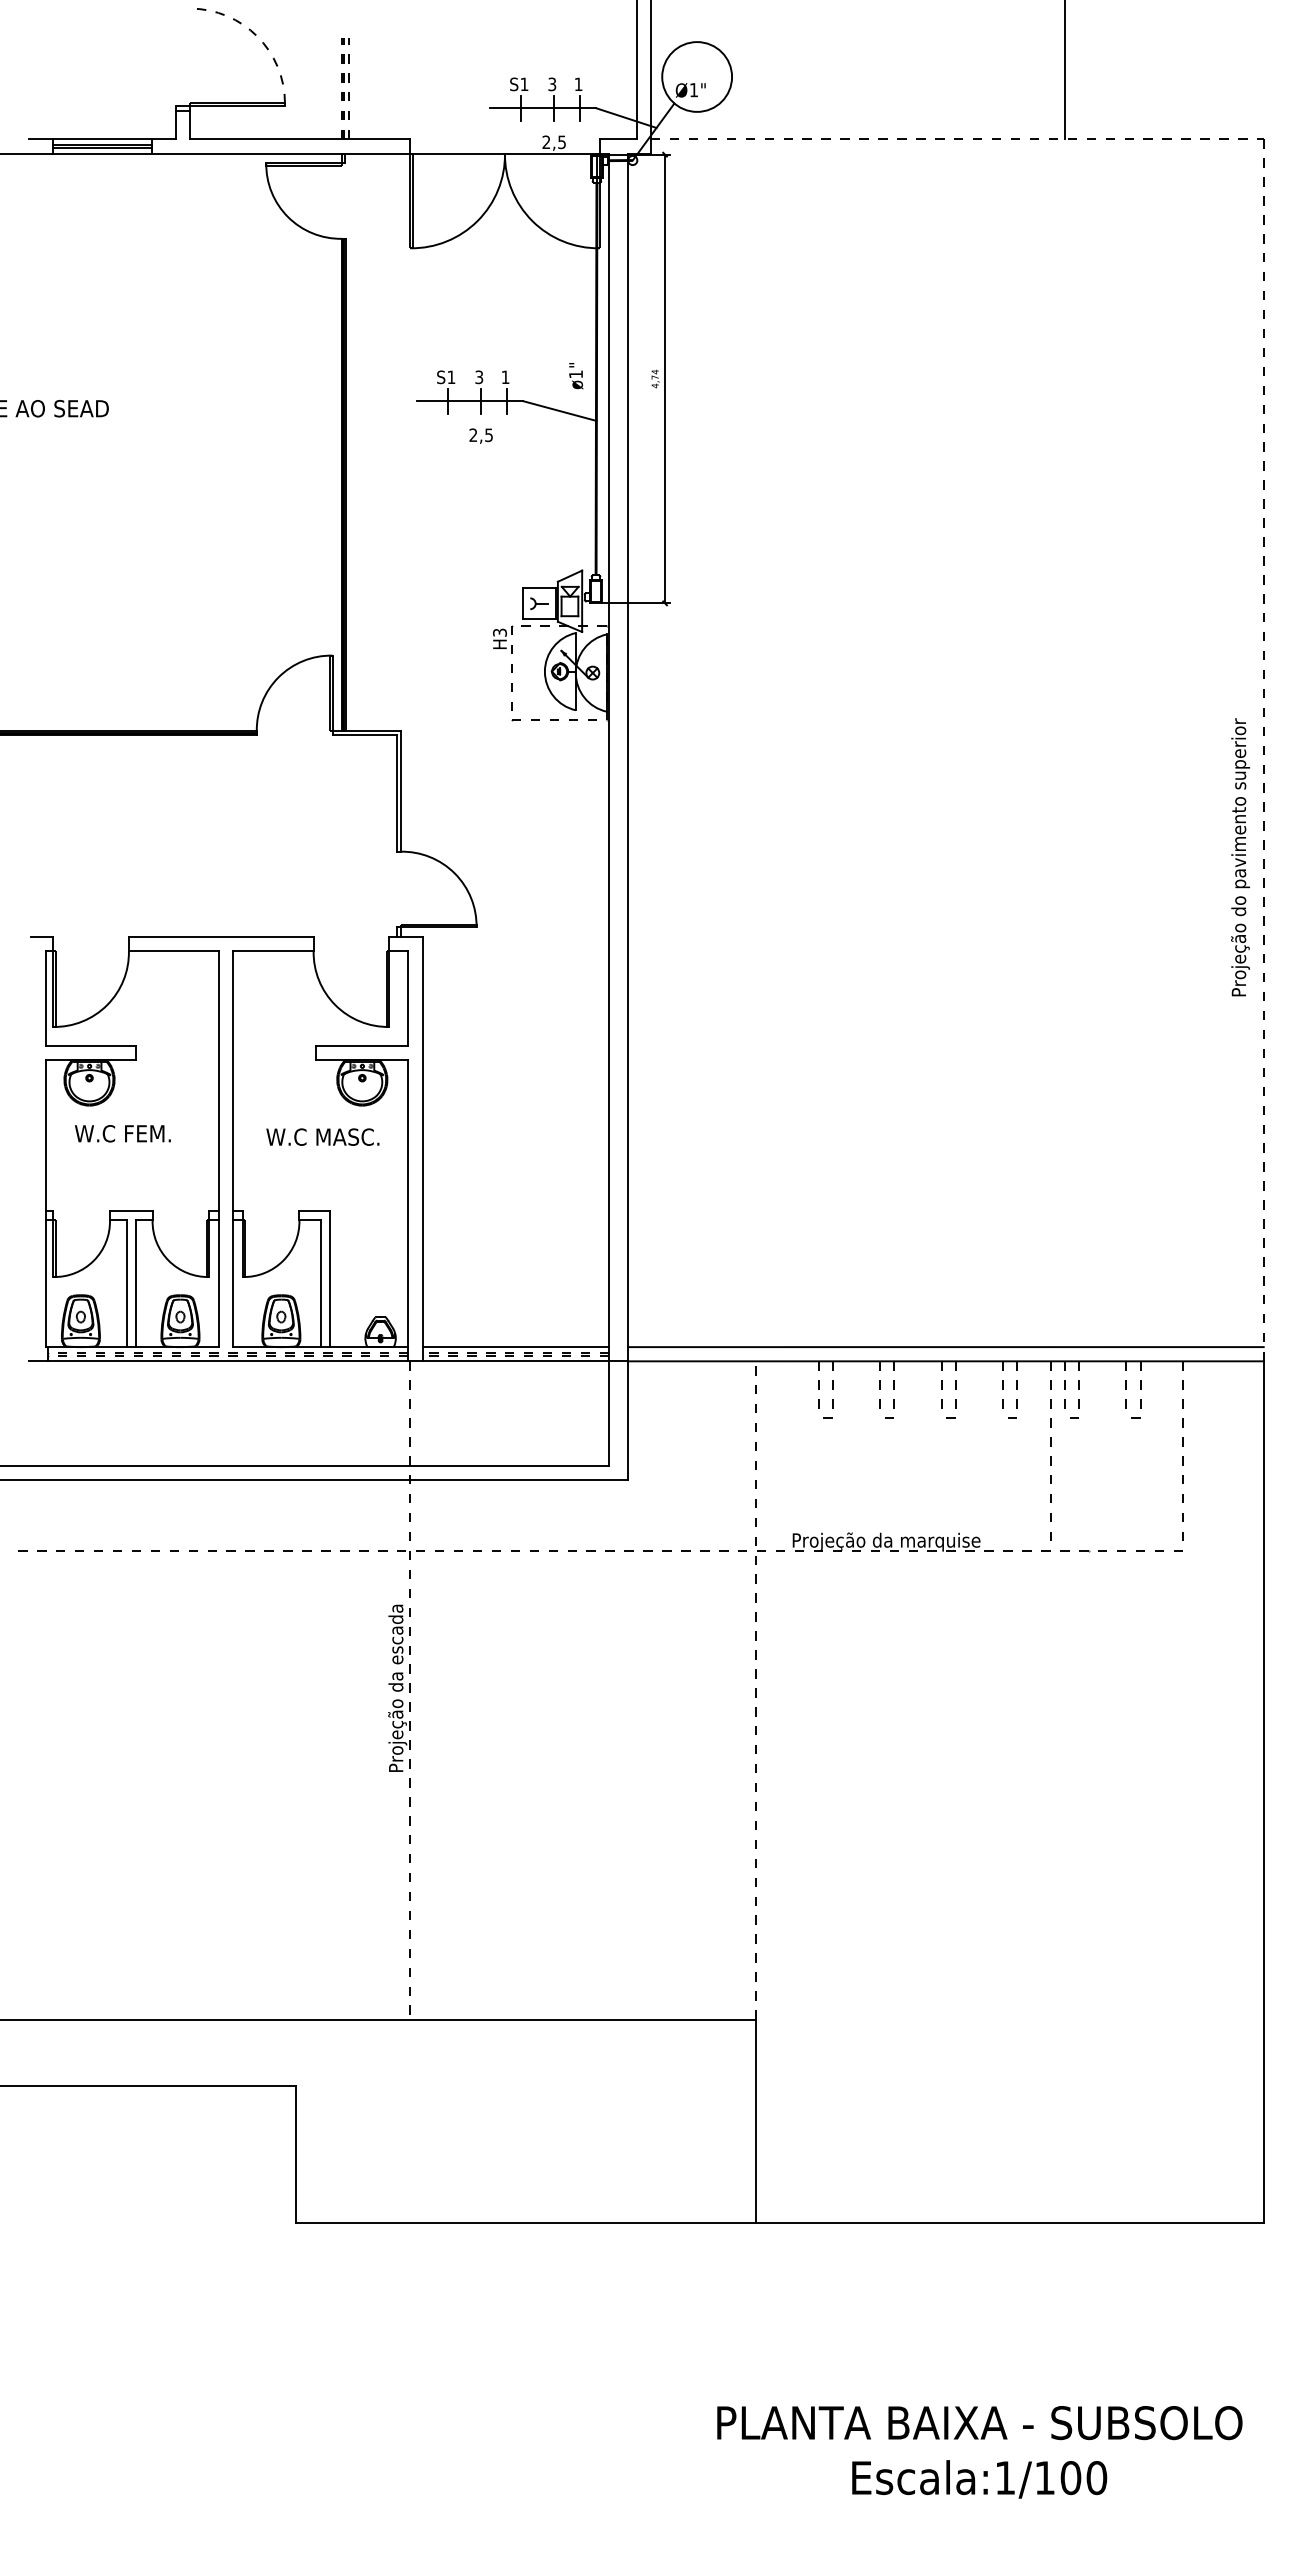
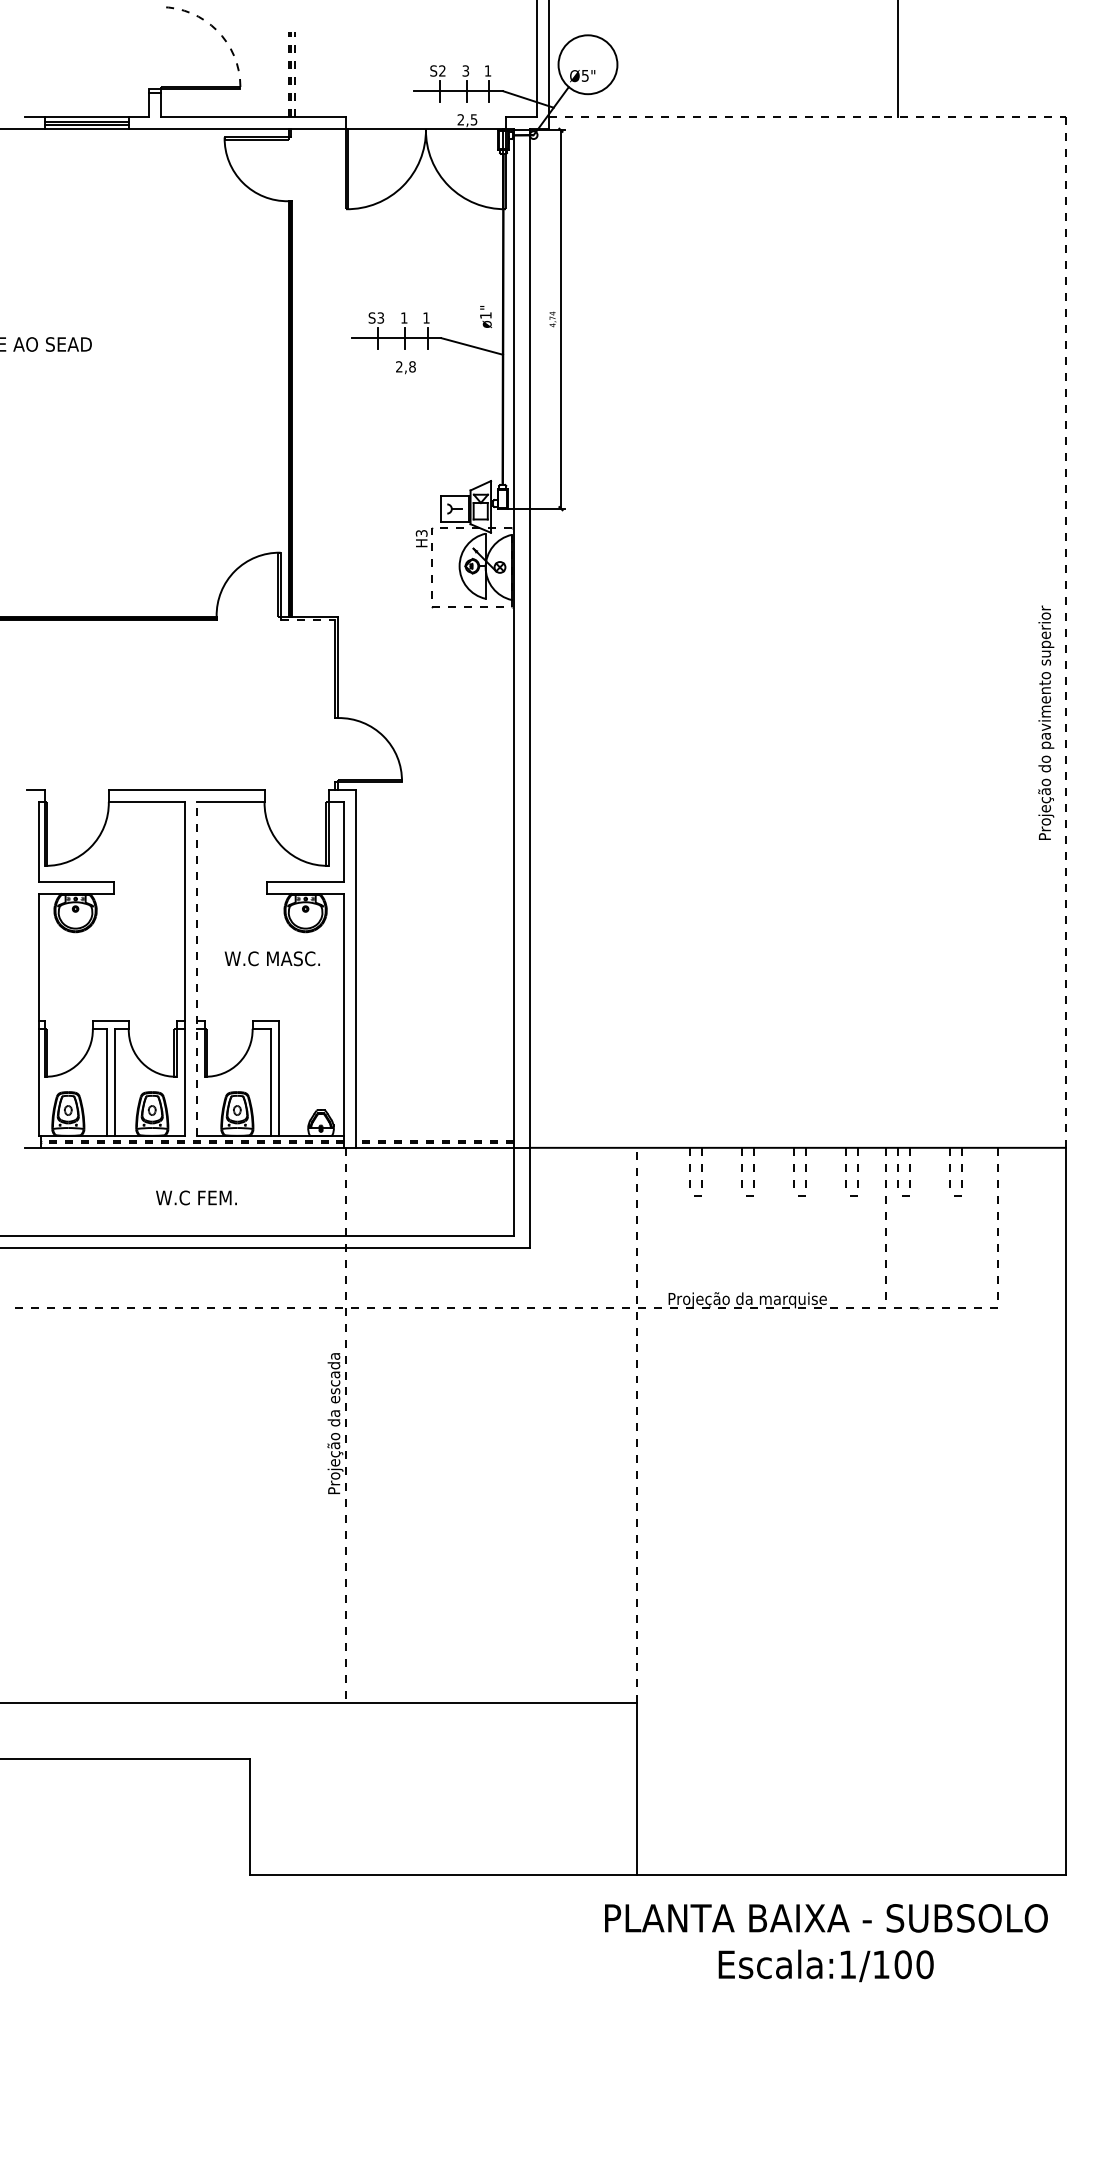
text: (524, 83) -> (442, 70), S1 -> S2
text: (693, 90) -> (584, 76), 1" -> 5"
text: (451, 377) -> (380, 318), S1 -> S3
text: (479, 377) -> (404, 318), 3 -> 1
text: (489, 435) -> (412, 367), 2,5 -> 2,8
line: (365, 735) -> (308, 620), solid -> dashed
text: (122, 1133) -> (196, 1197), moved
line: (233, 1149) -> (197, 969), solid -> dashed
line: (515, 1347) -> (434, 1136), removed
line: (945, 1347) -> (797, 1136), removed
text: (979, 2452) -> (826, 1943), moved

